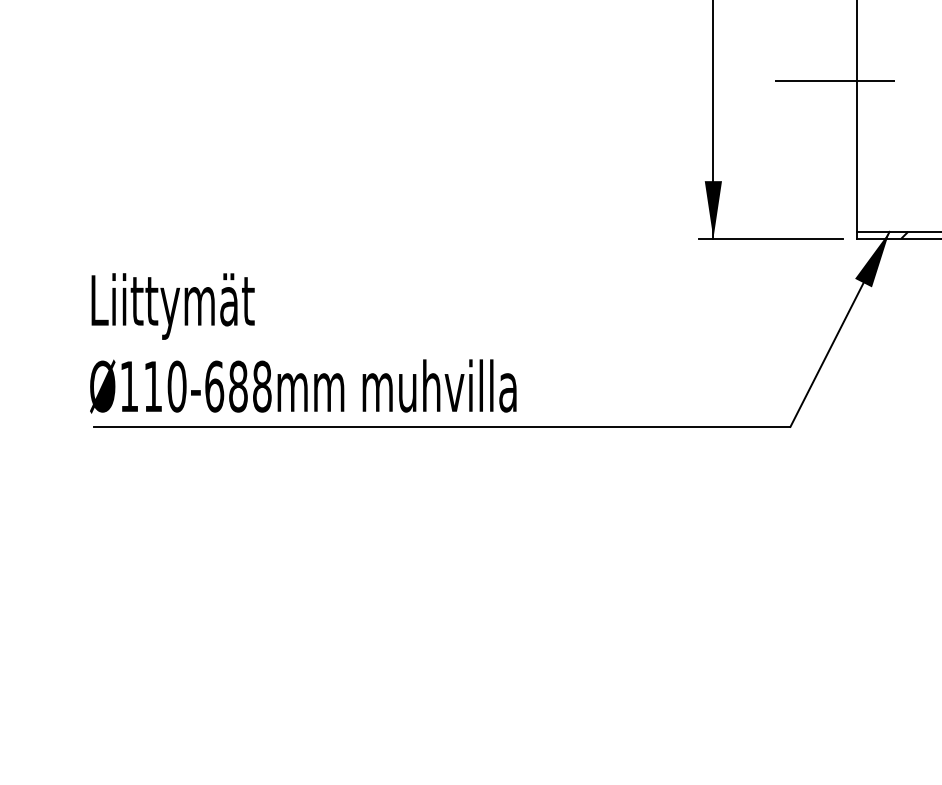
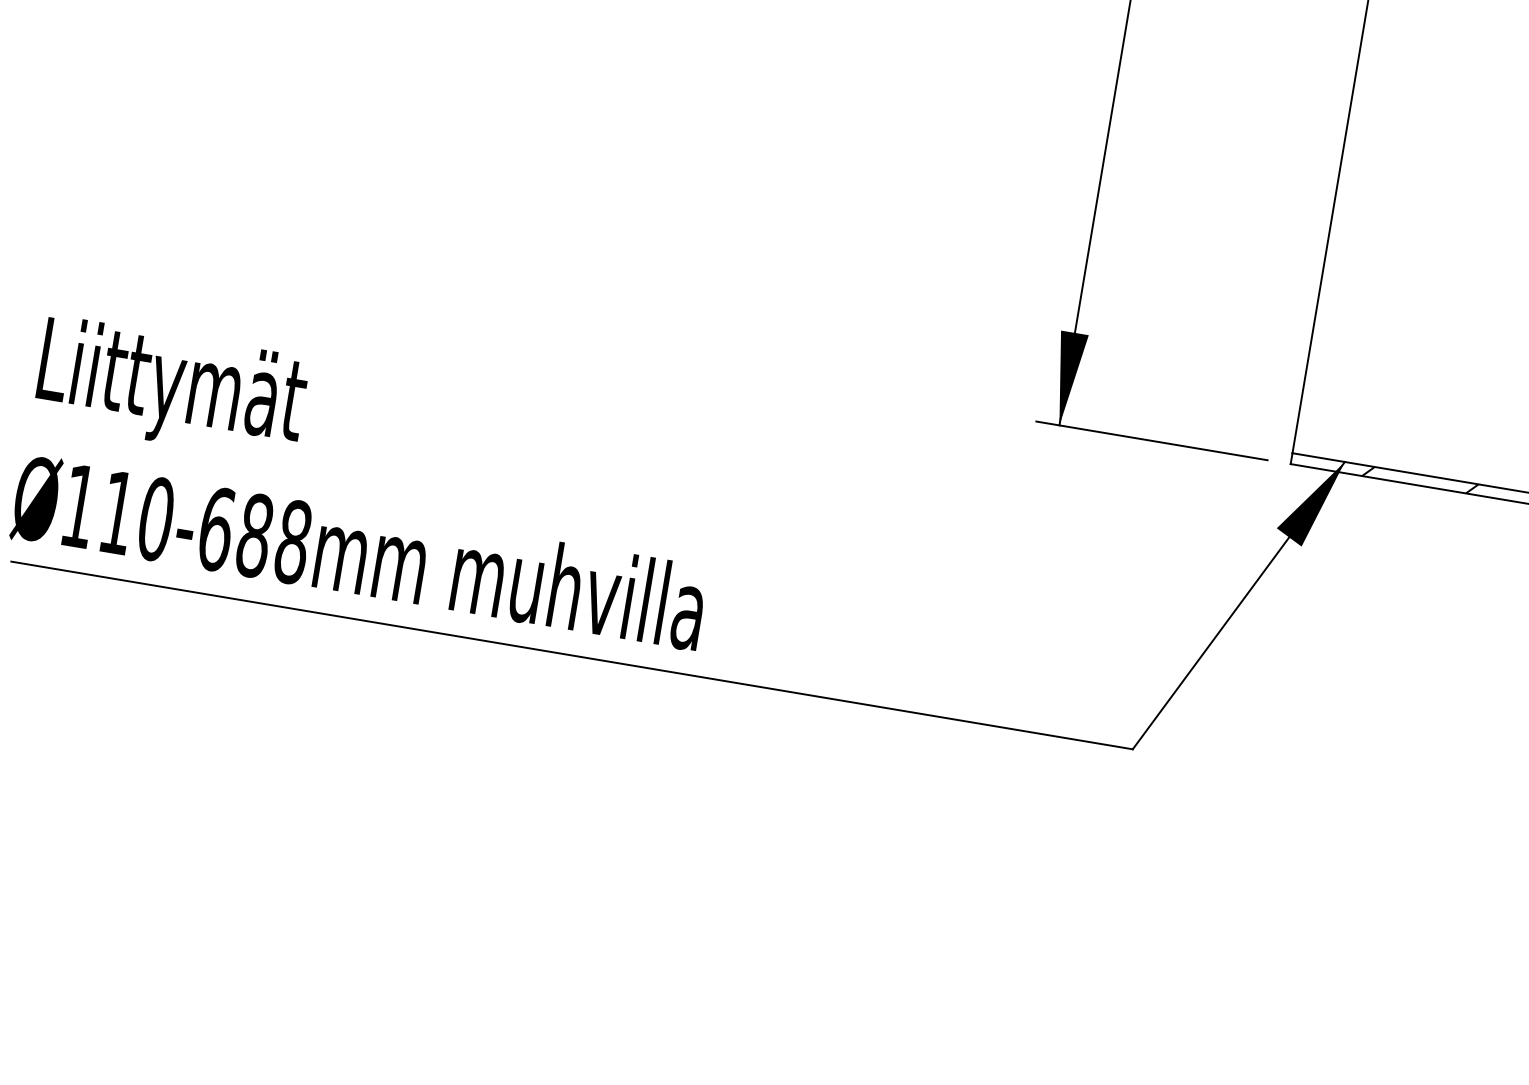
line: (835, 81) -> (1298, 205), removed

